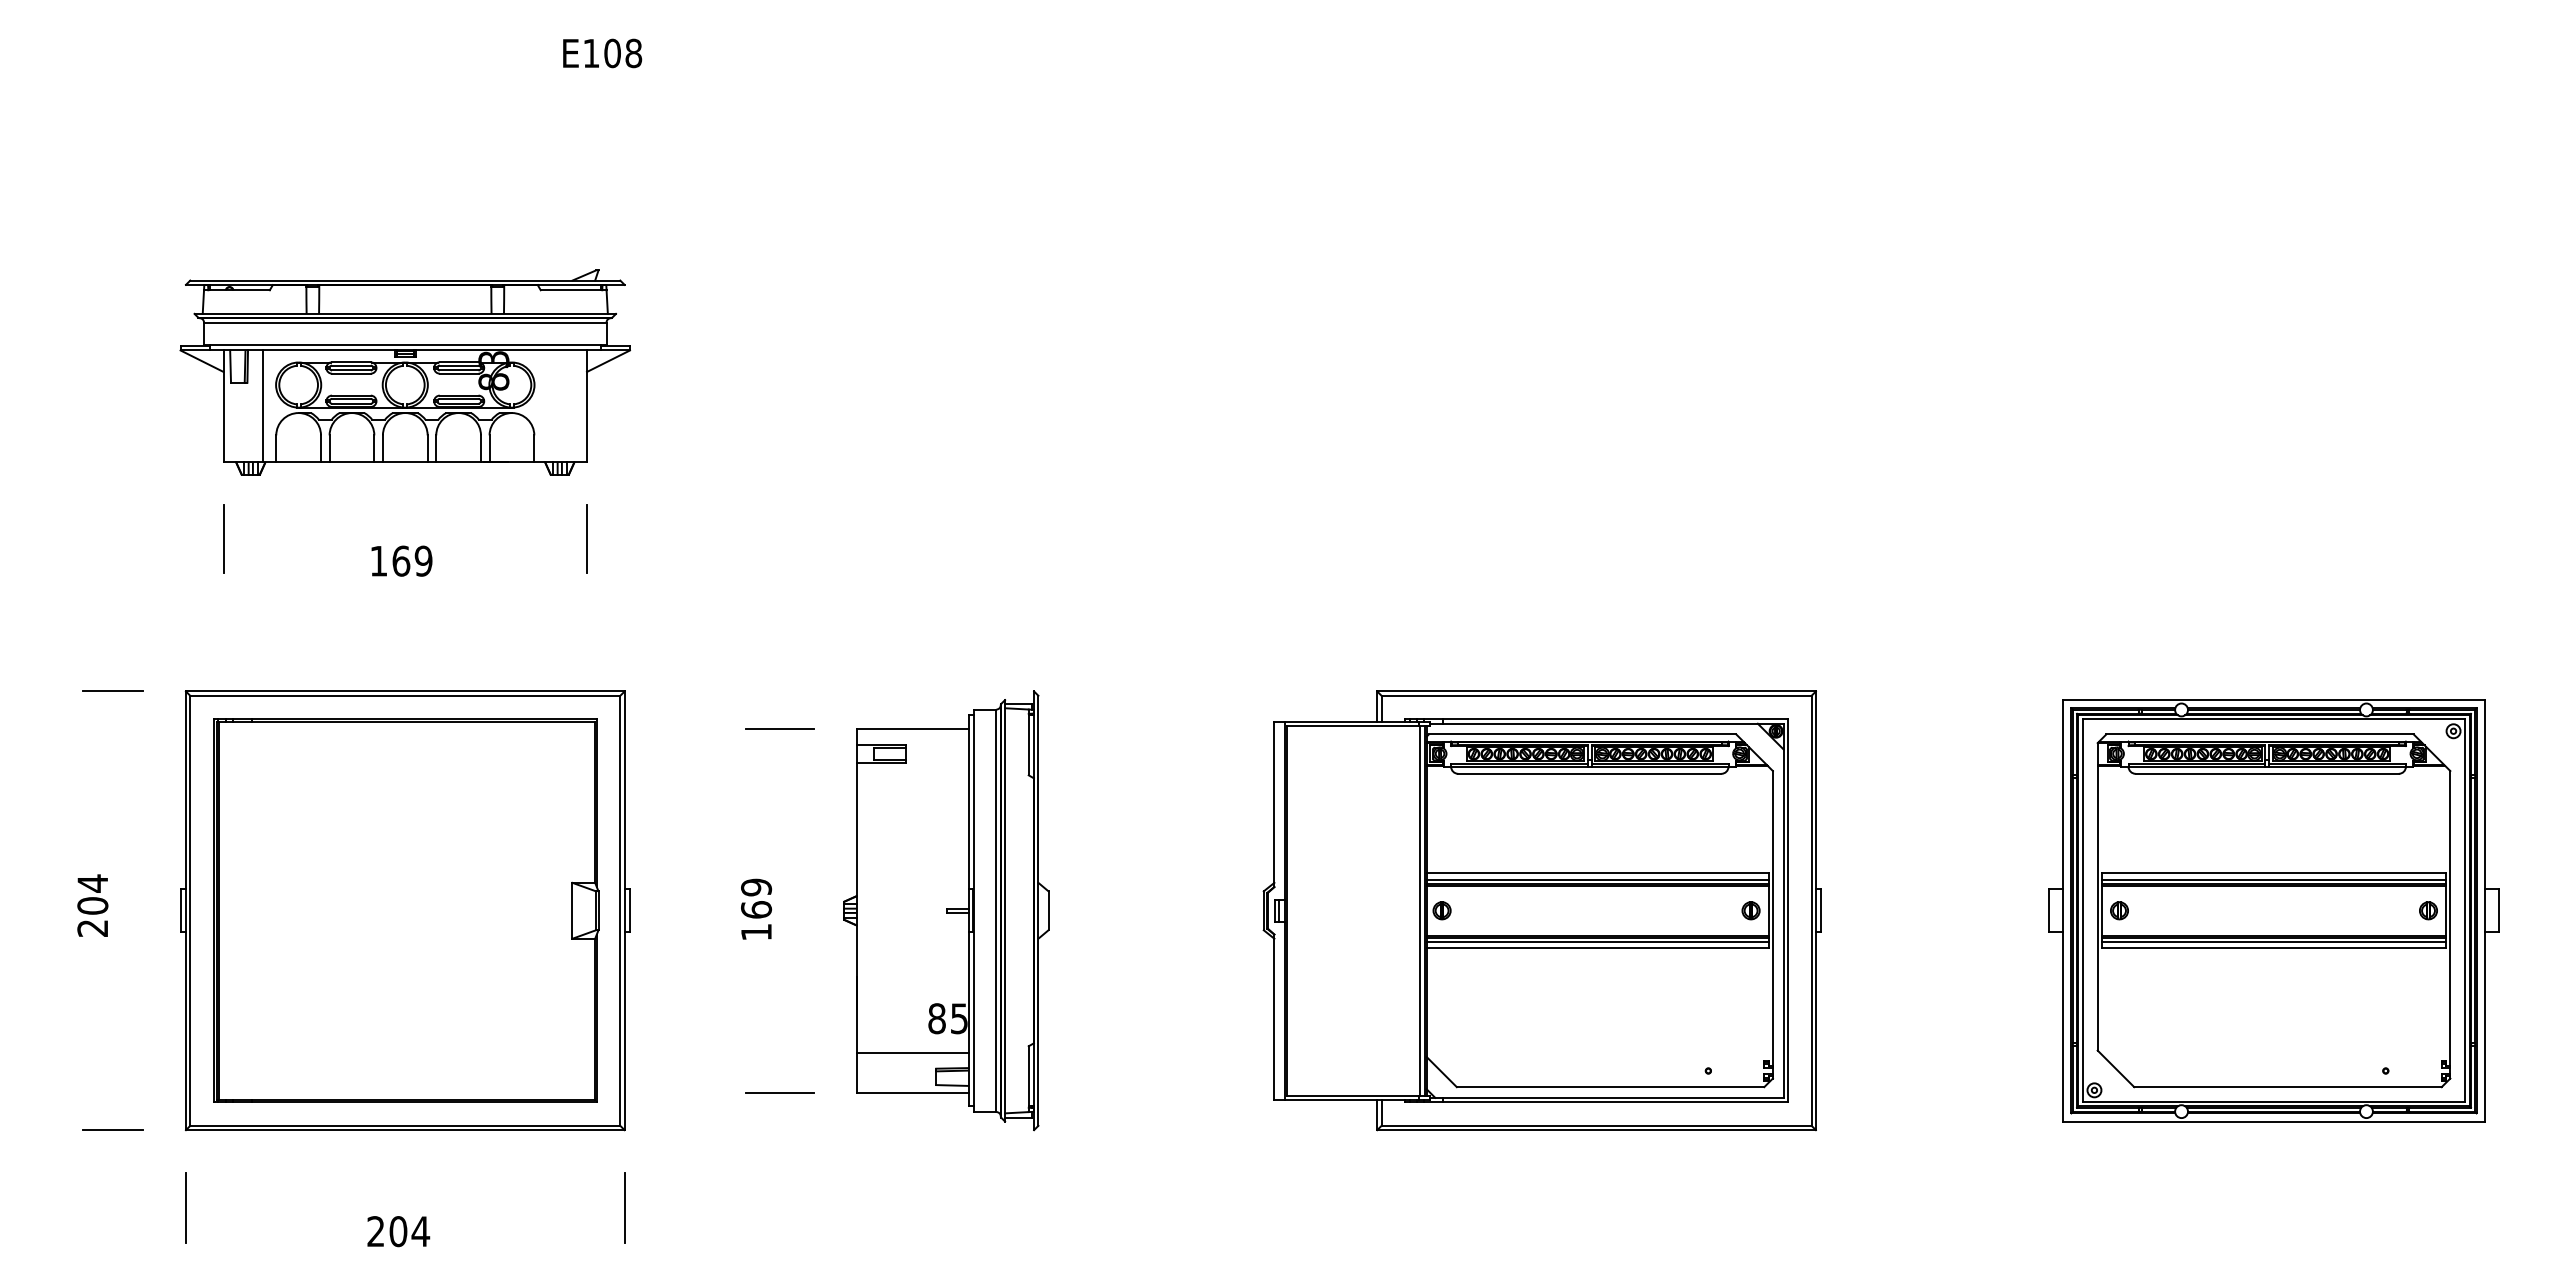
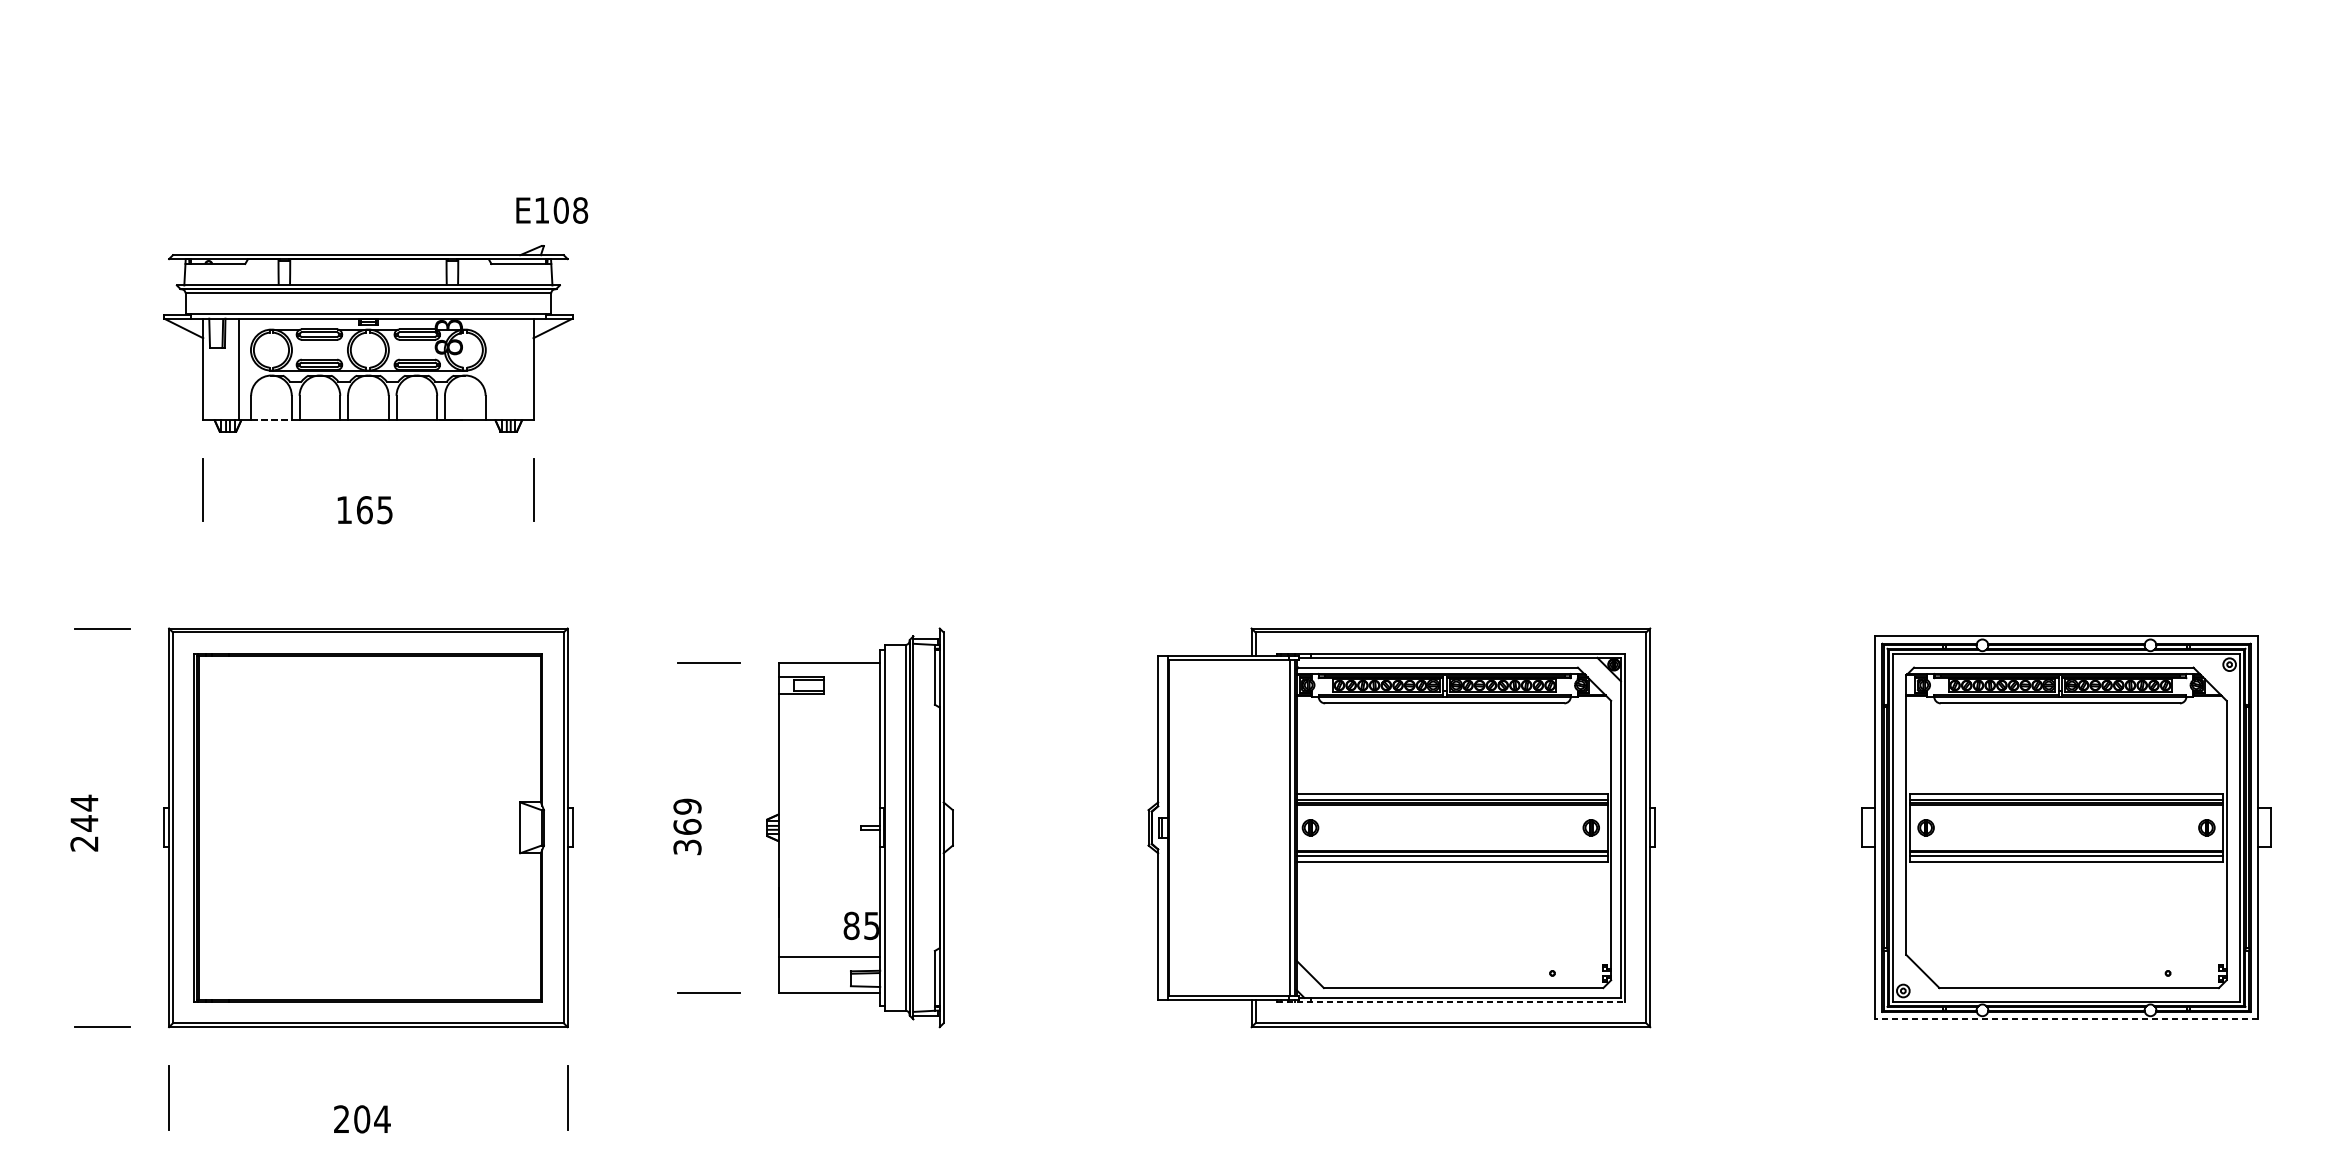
text: (602, 53) -> (552, 210), moved
line: (299, 462) -> (272, 420), solid -> dashed
text: (423, 560) -> (384, 509), 169 -> 165
text: (92, 905) -> (84, 823), 204 -> 244
text: (756, 932) -> (687, 847), 169 -> 369
line: (1597, 1102) -> (1451, 1002), solid -> dashed
line: (2274, 1121) -> (2066, 1019), solid -> dashed

